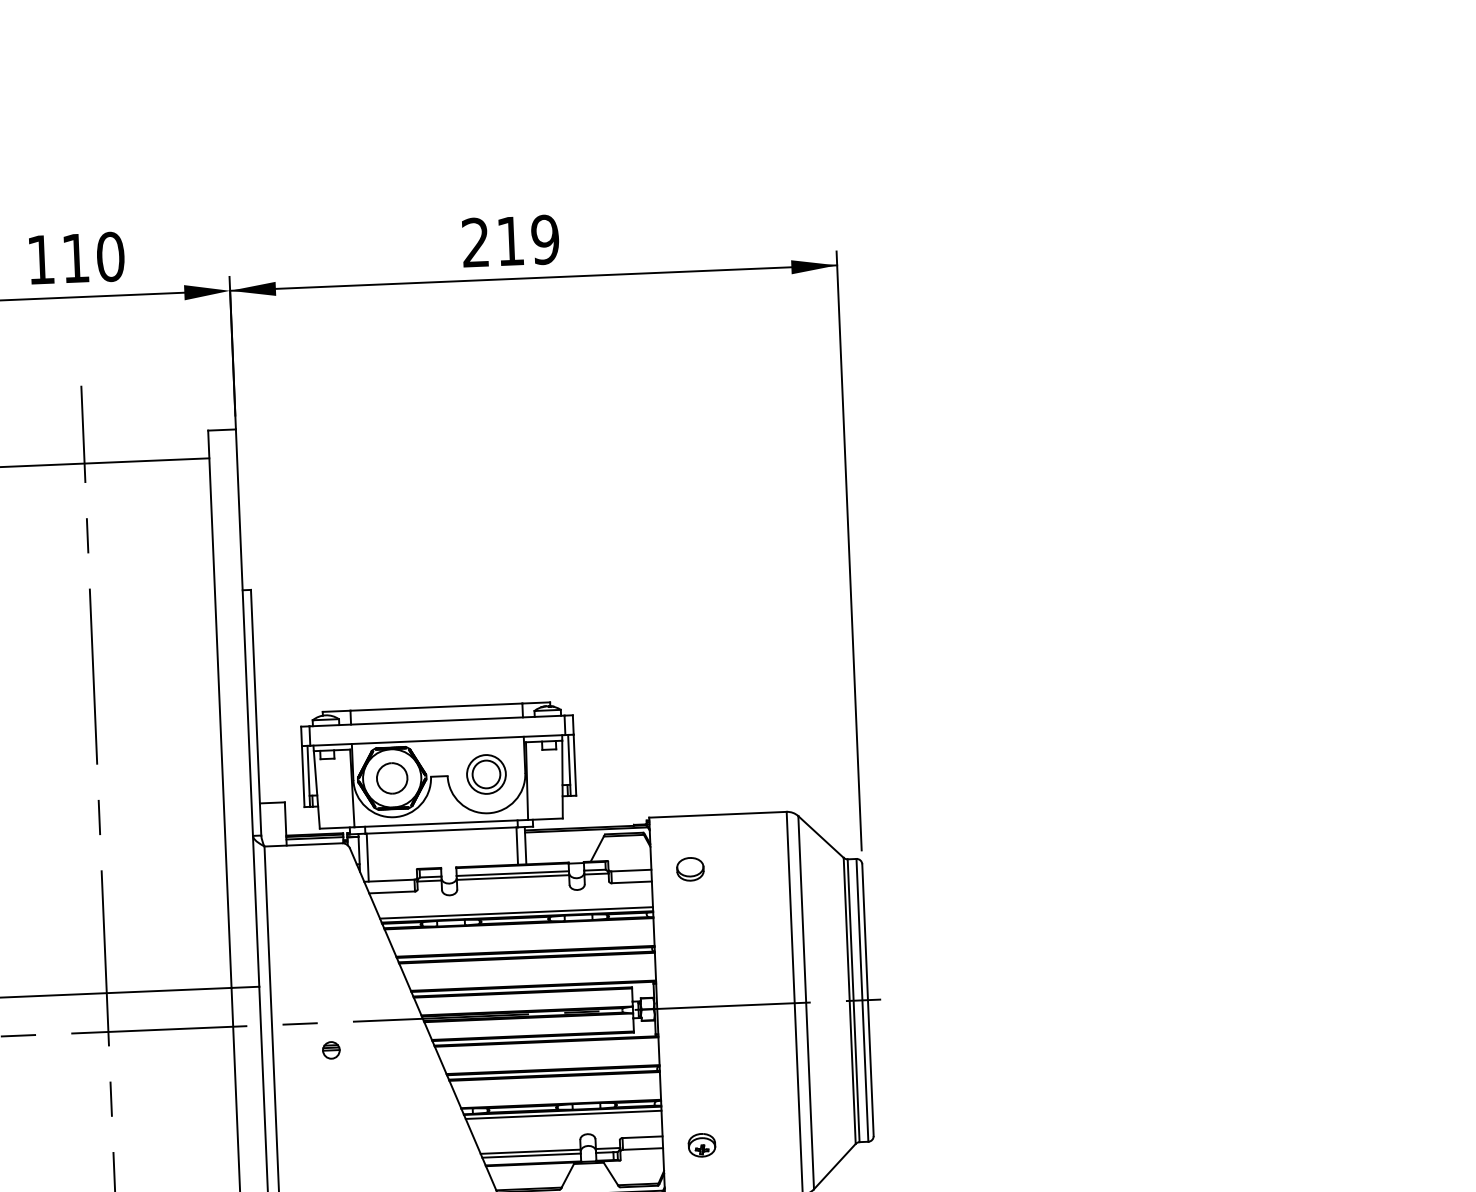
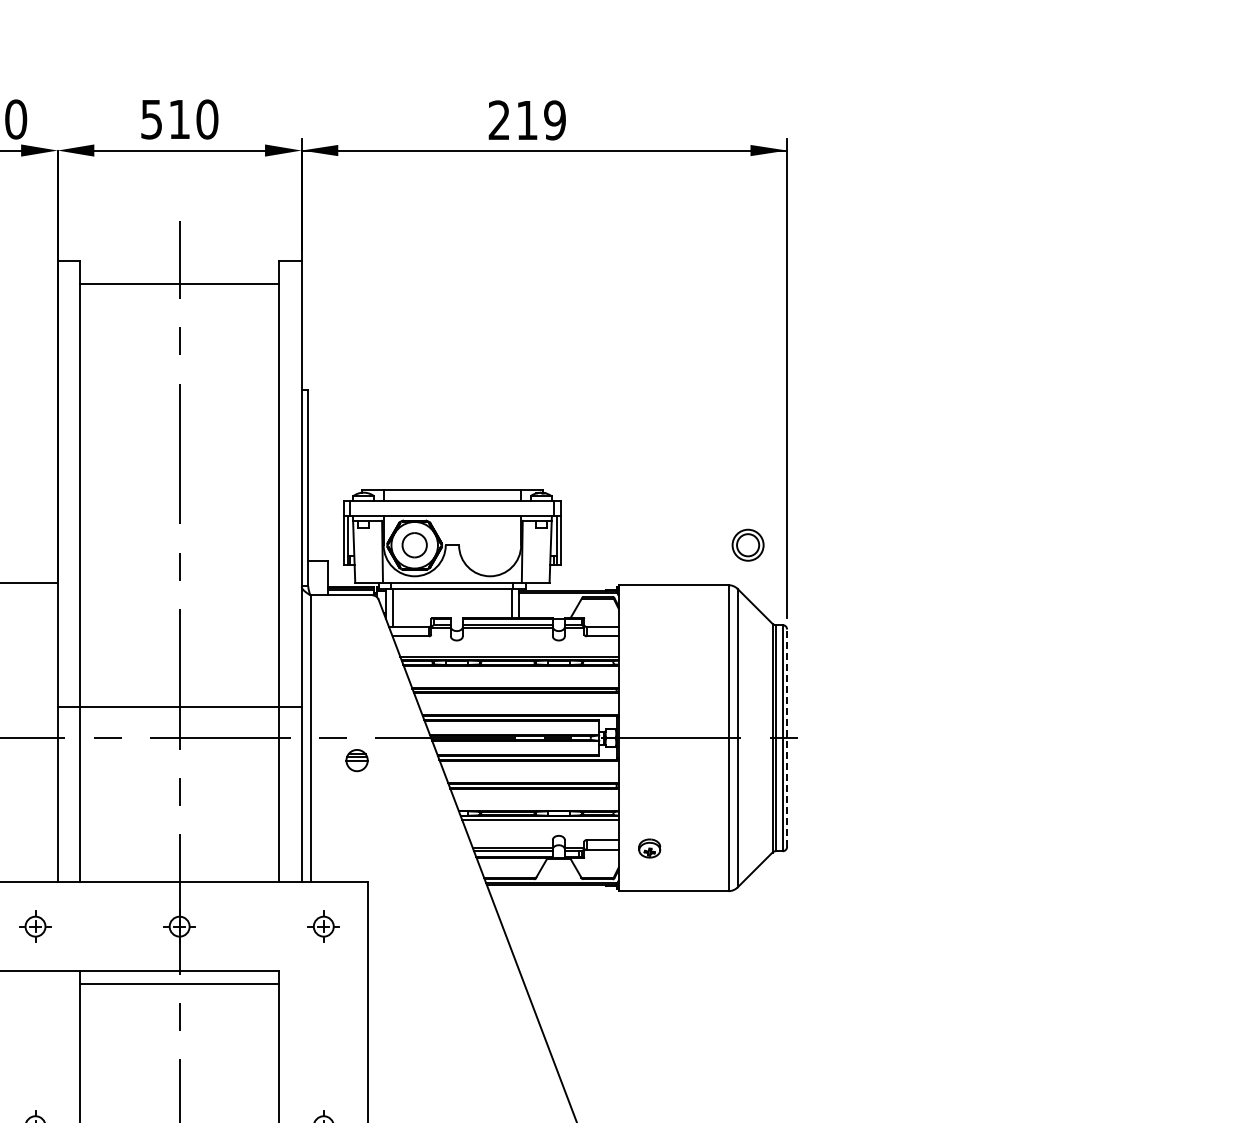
text: (40, 259) -> (151, 119), 110 -> 510
part: (485, 773) -> (747, 544), moved
part: (690, 868) -> (649, 627), removed
line: (868, 1000) -> (787, 738), solid -> dashed
part: (330, 1049) -> (356, 759), size x1.6

